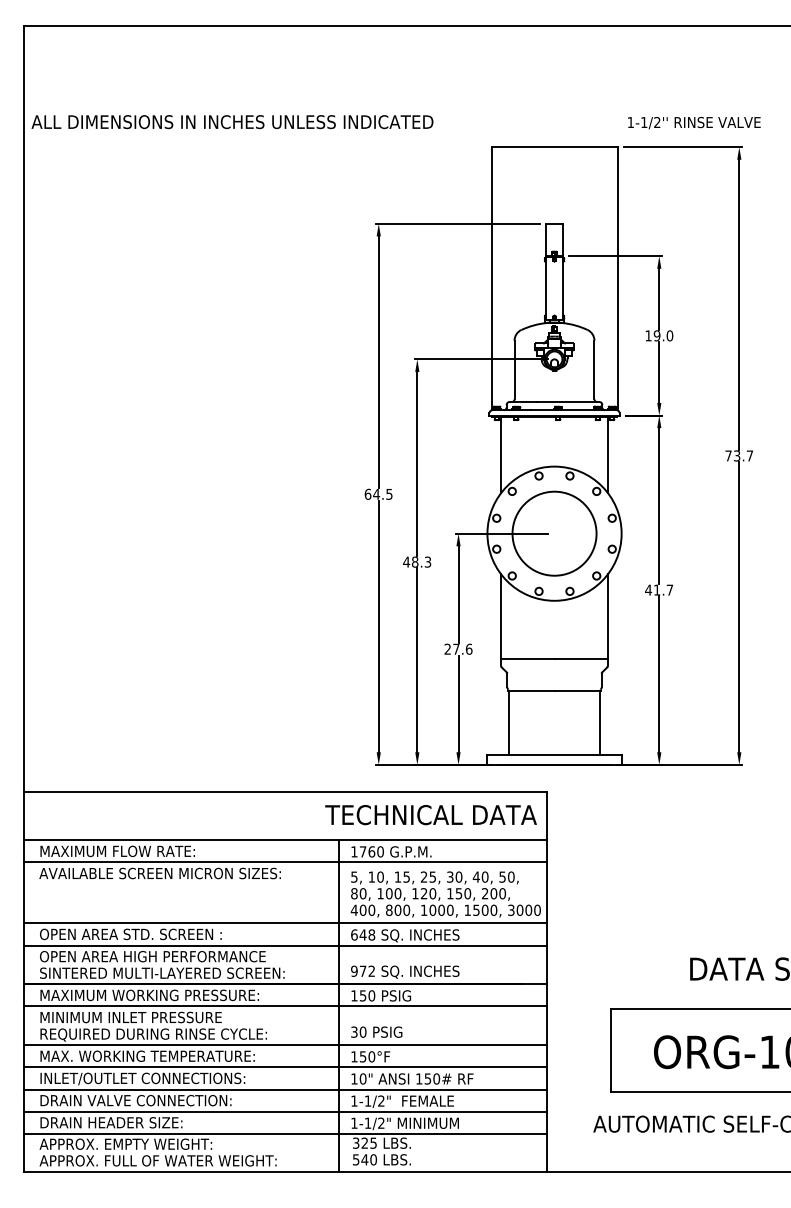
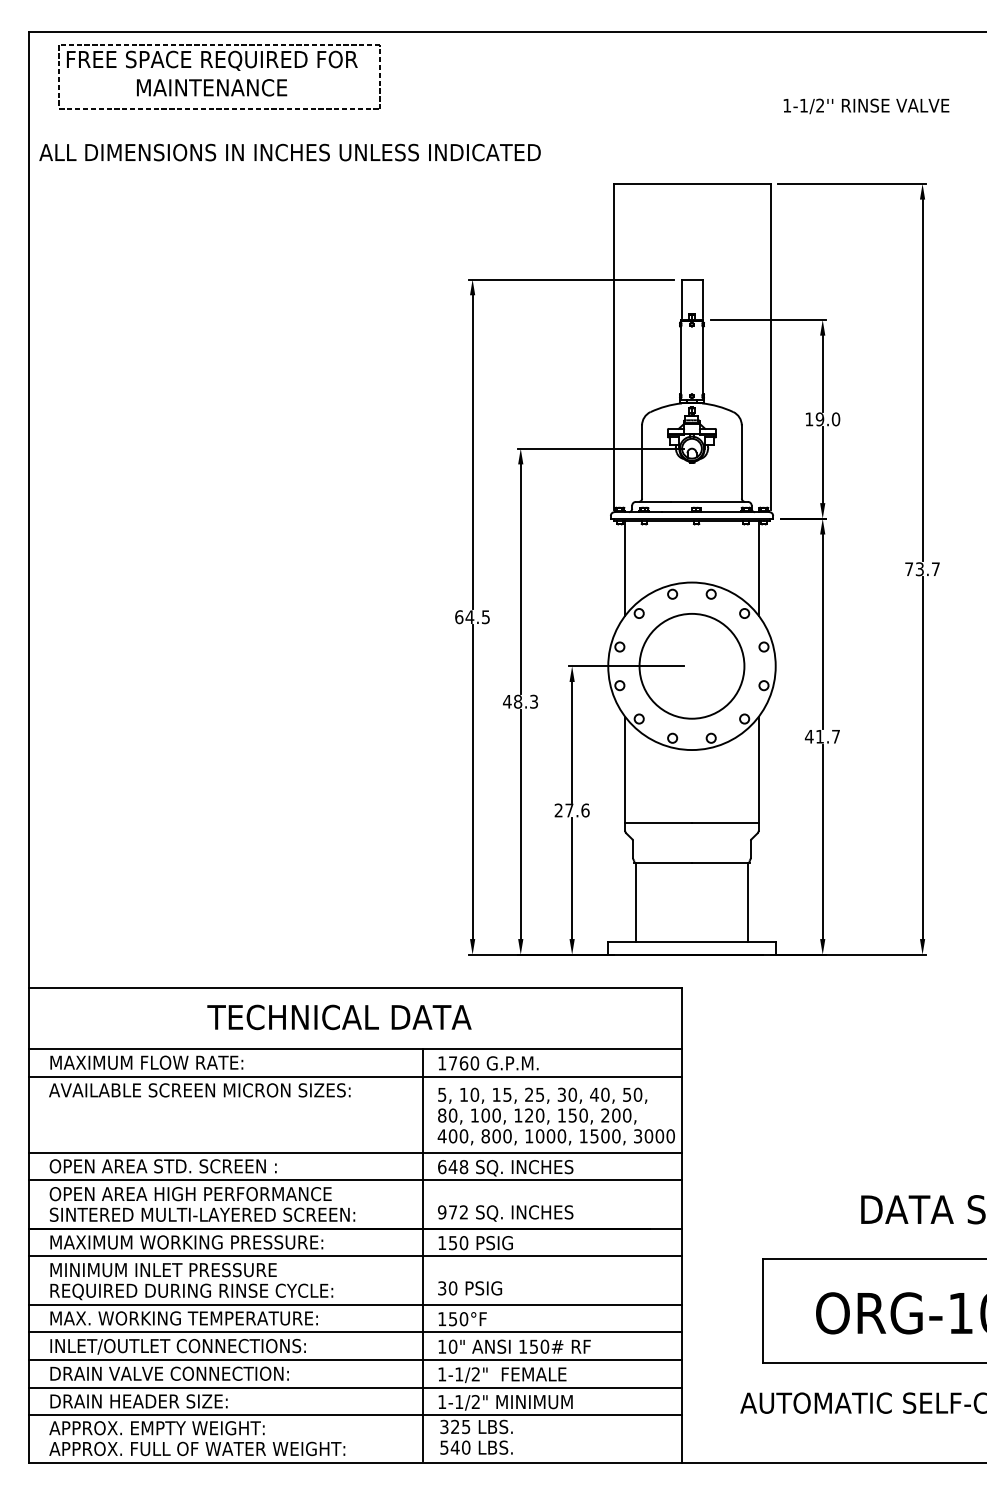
part: (176, 61) -> (220, 76), added
text: (694, 123) -> (866, 106), moved
text: (430, 815) -> (338, 1017), moved

